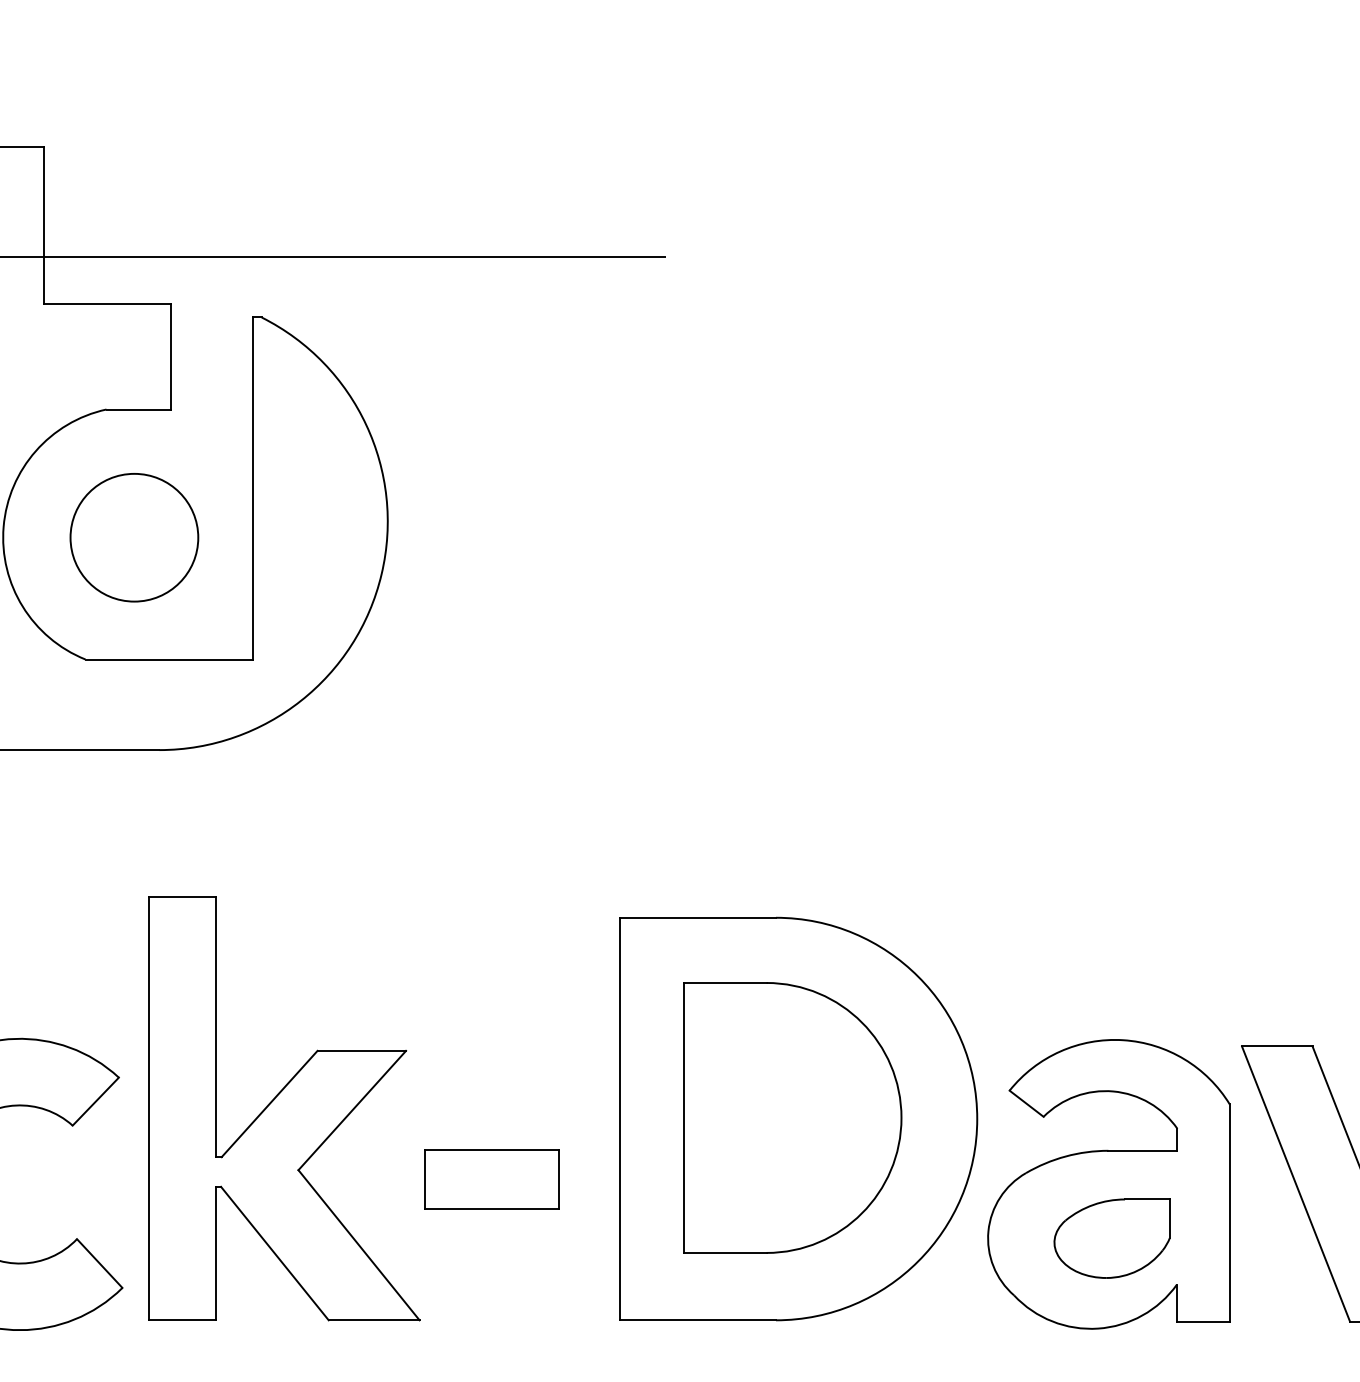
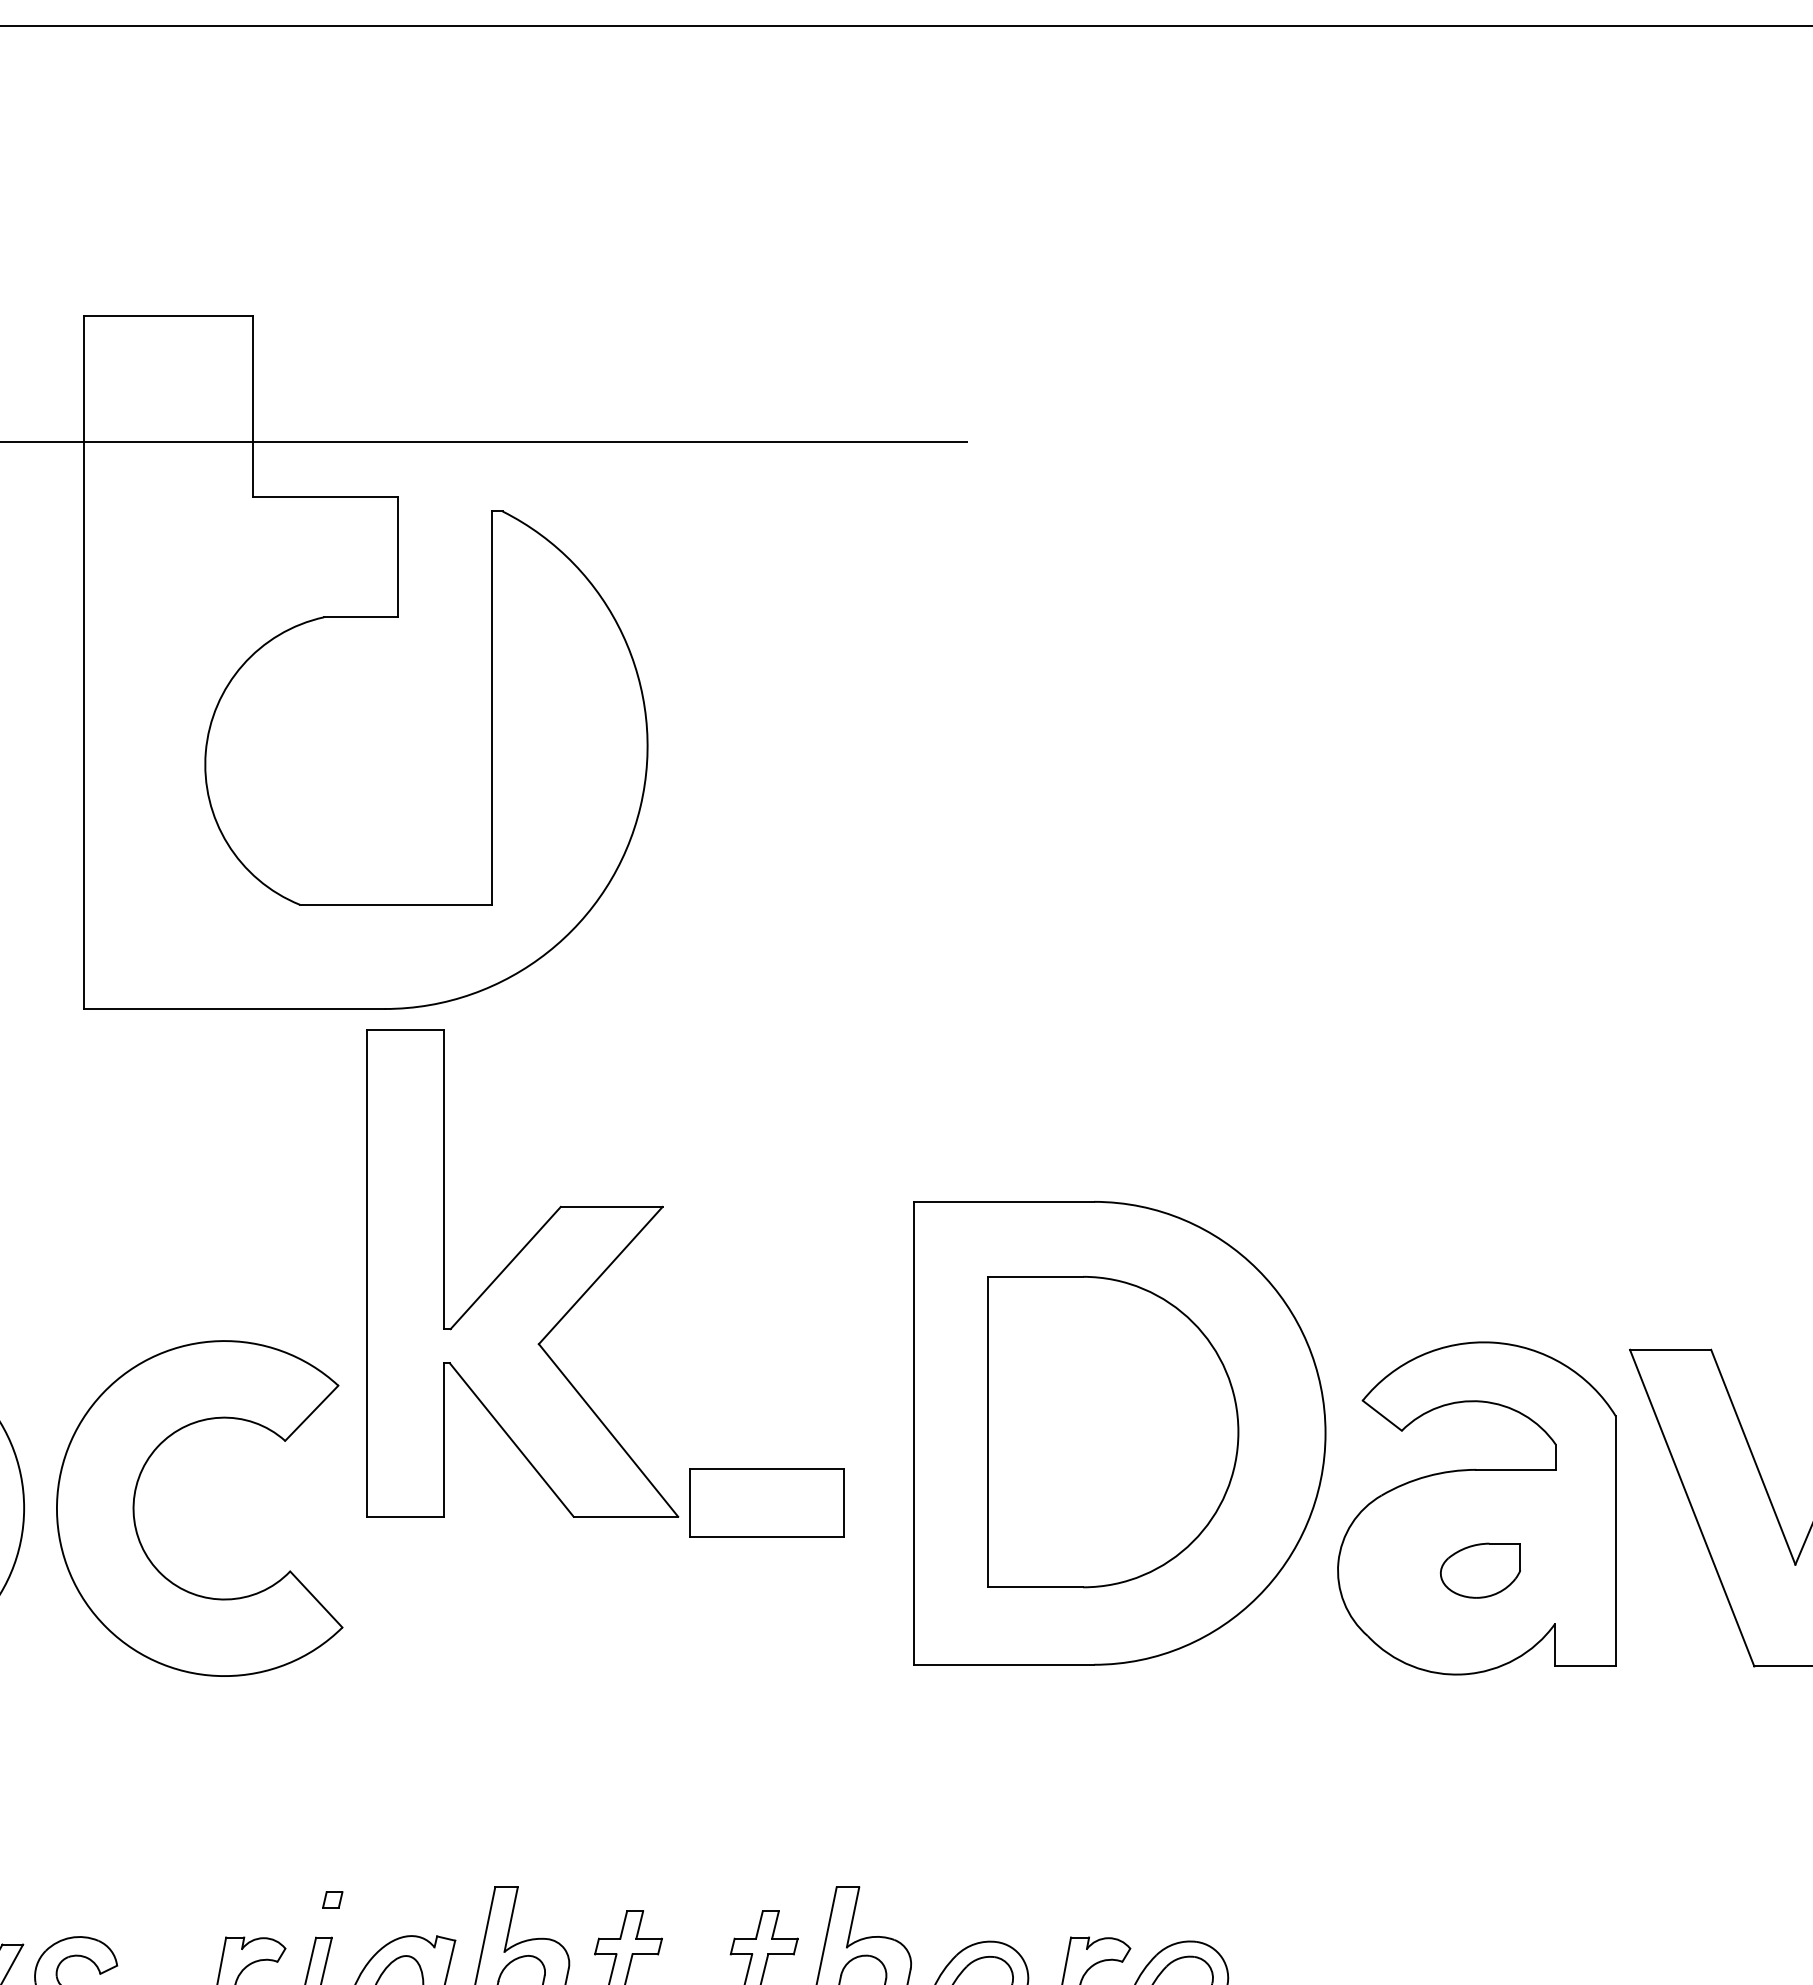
circle: (133, 537) -> (355, 764), removed
part: (284, 1108) -> (522, 1273), moved
part: (1111, 1238) -> (1480, 1570), size x0.6

